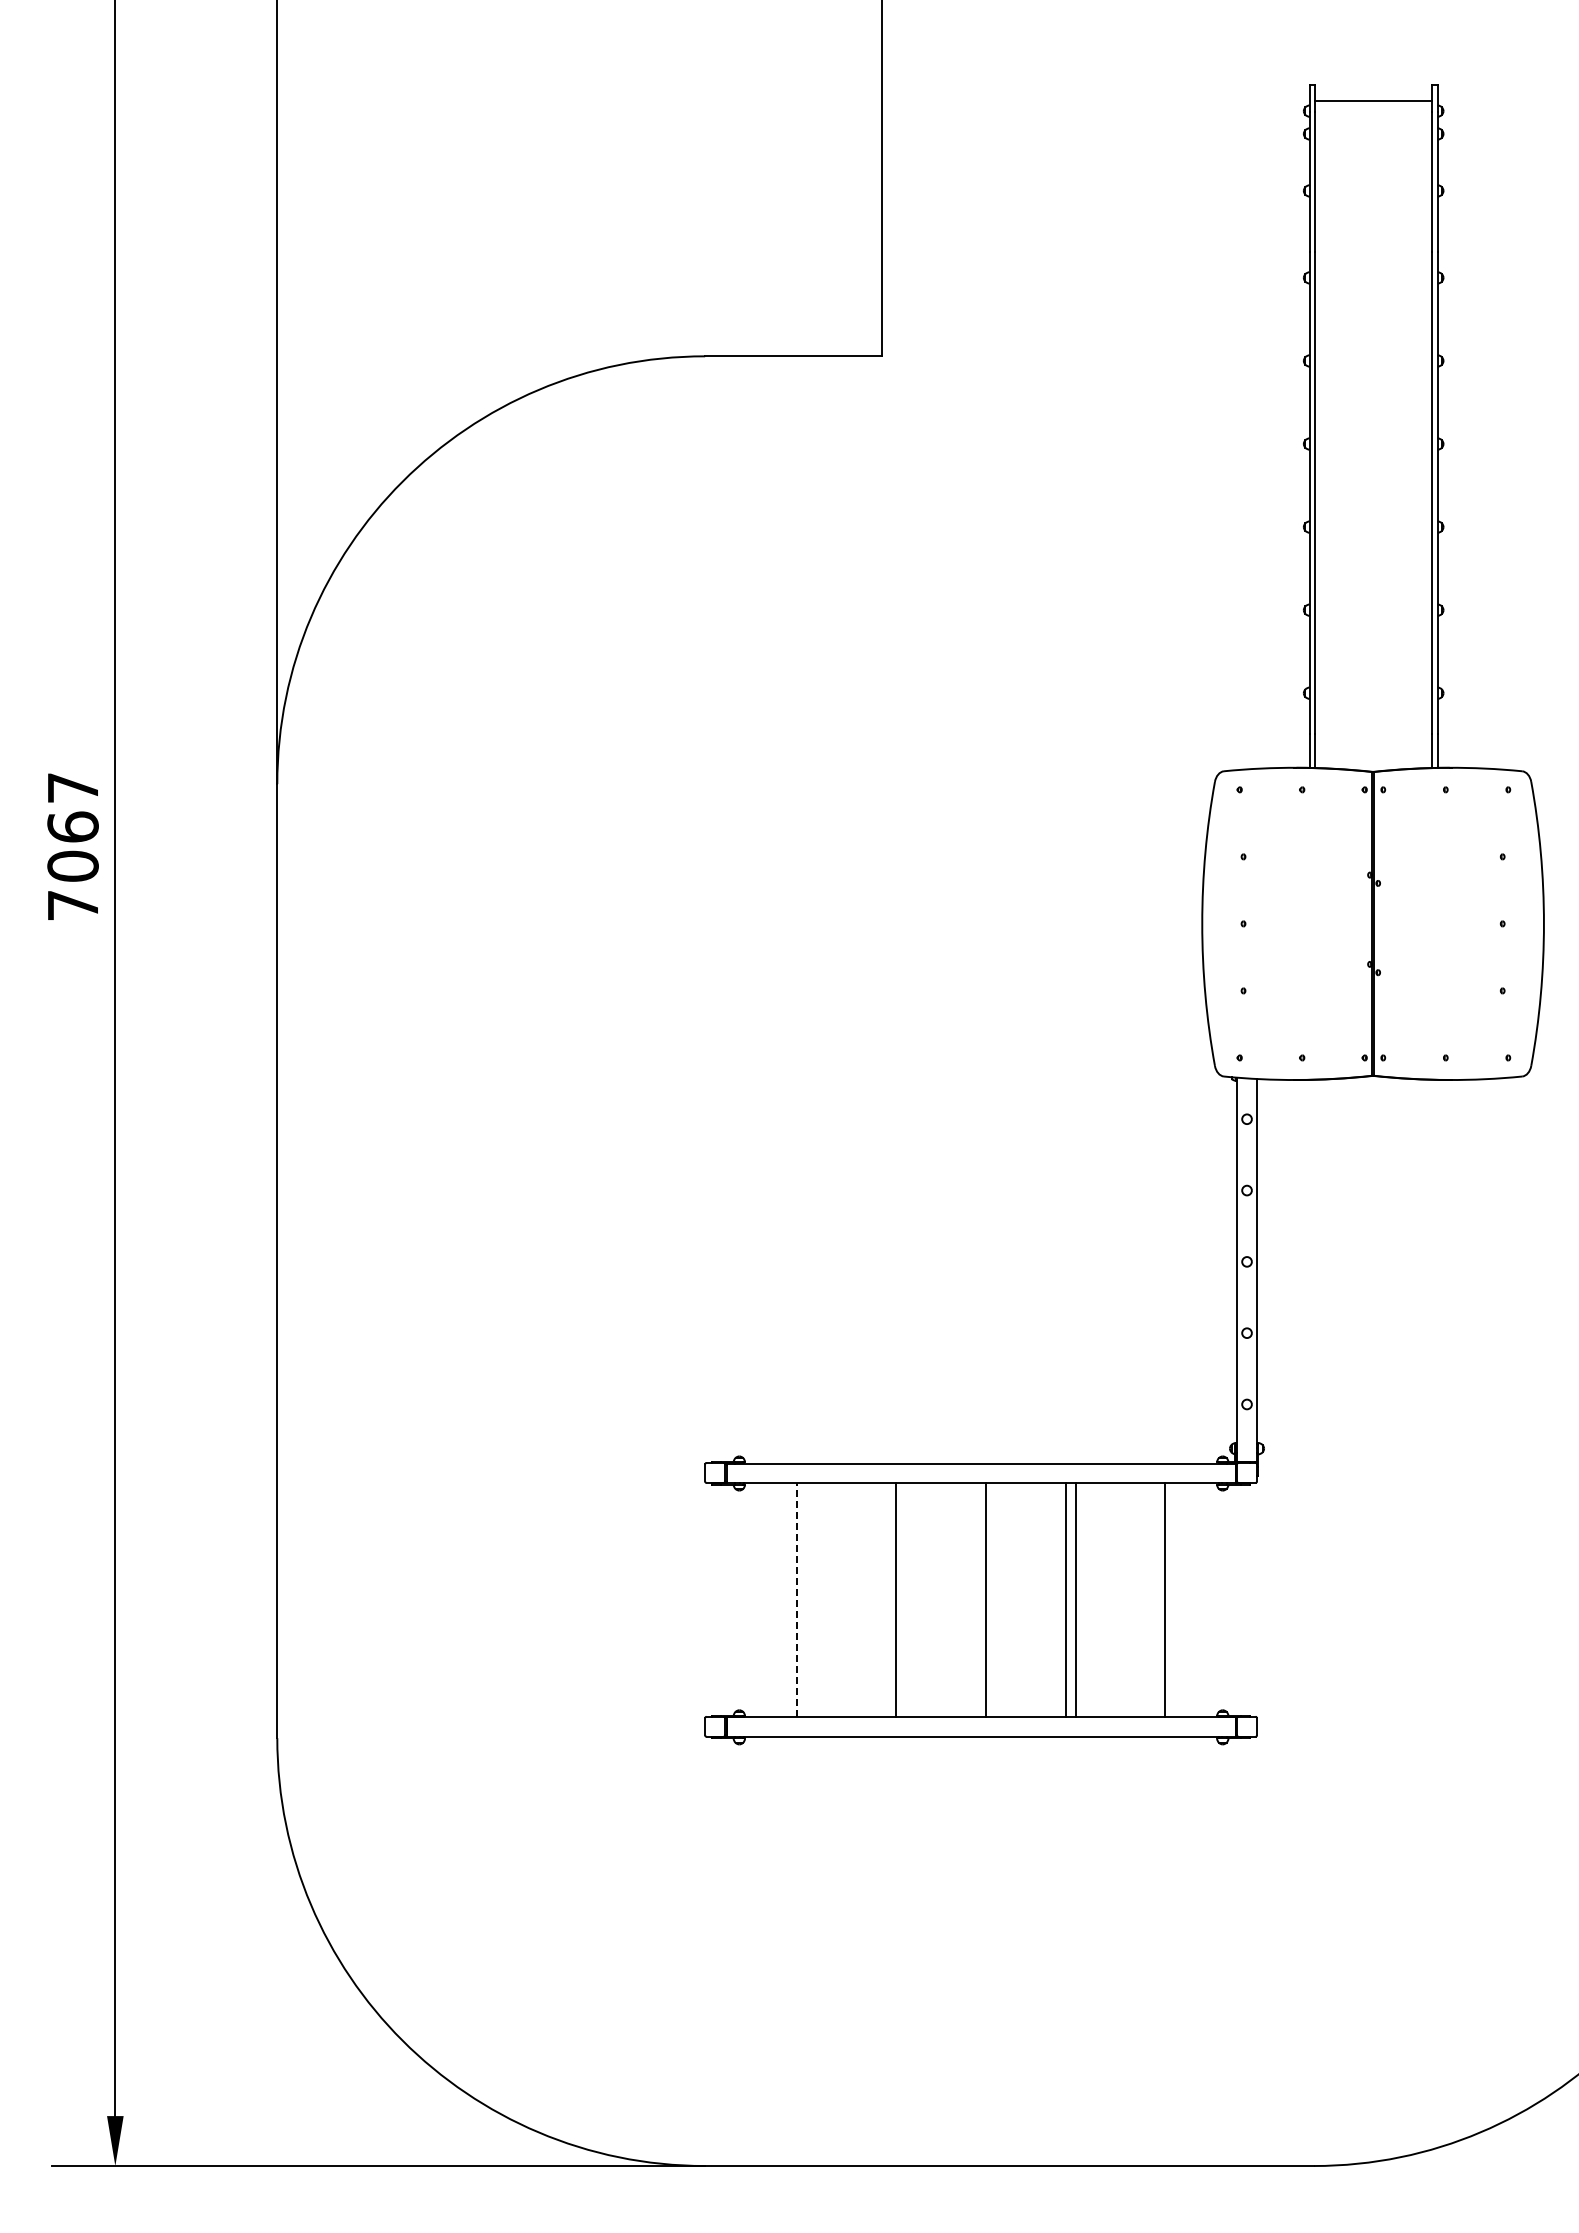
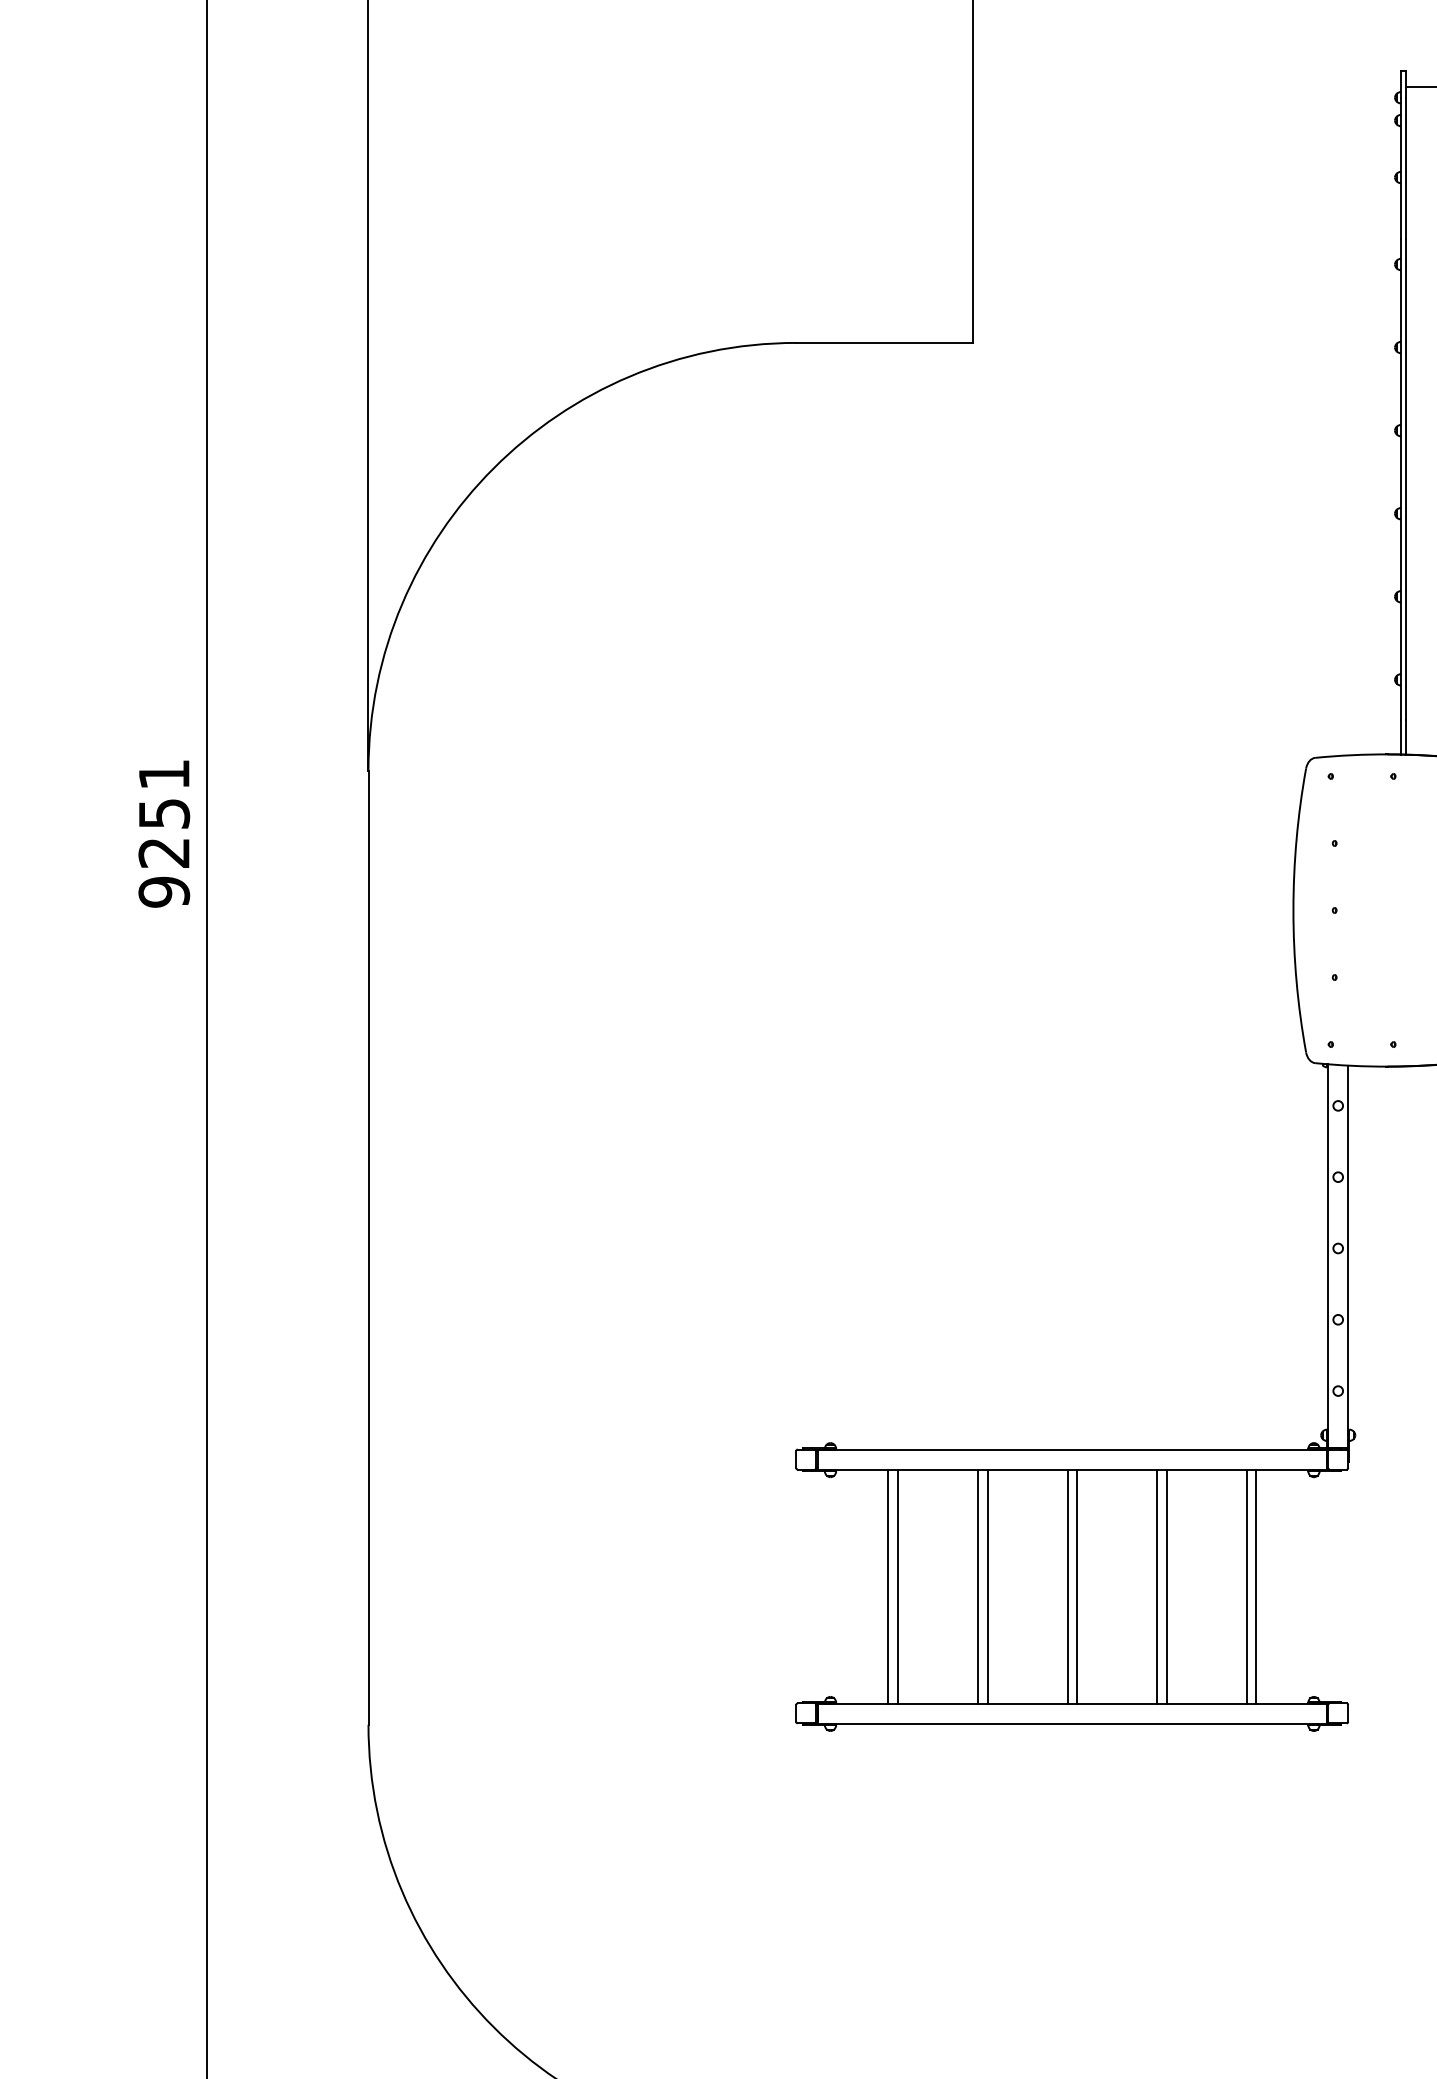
text: (72, 847) -> (163, 834), 7067 -> 9251
line: (797, 1600) -> (888, 1587), dashed -> solid
line: (806, 1600) -> (897, 1587), added
line: (886, 1600) -> (977, 1587), added
line: (976, 1600) -> (1067, 1587), added
line: (1155, 1600) -> (1246, 1587), added

